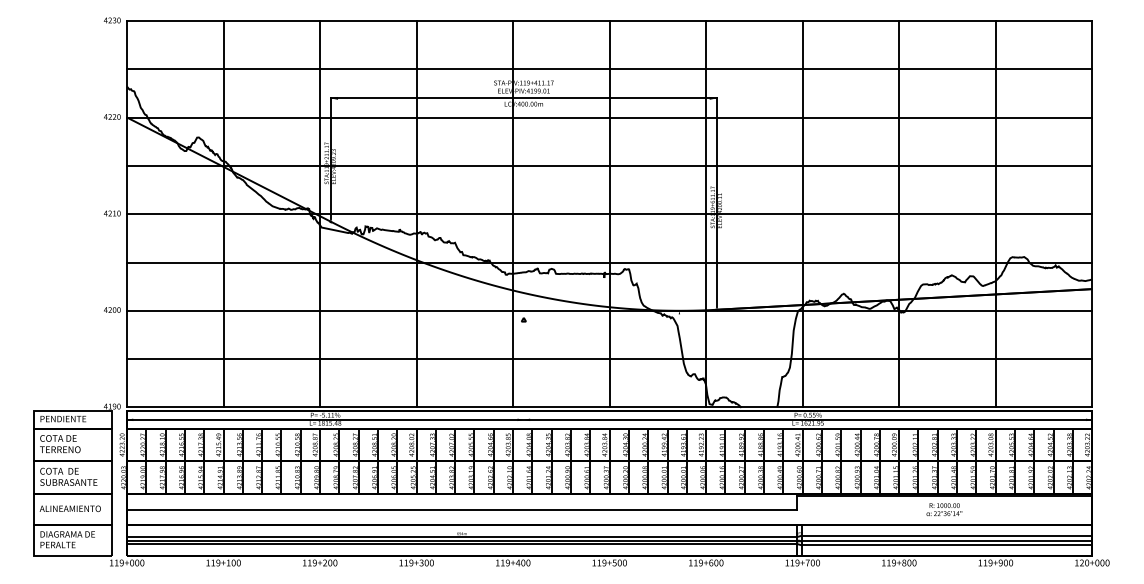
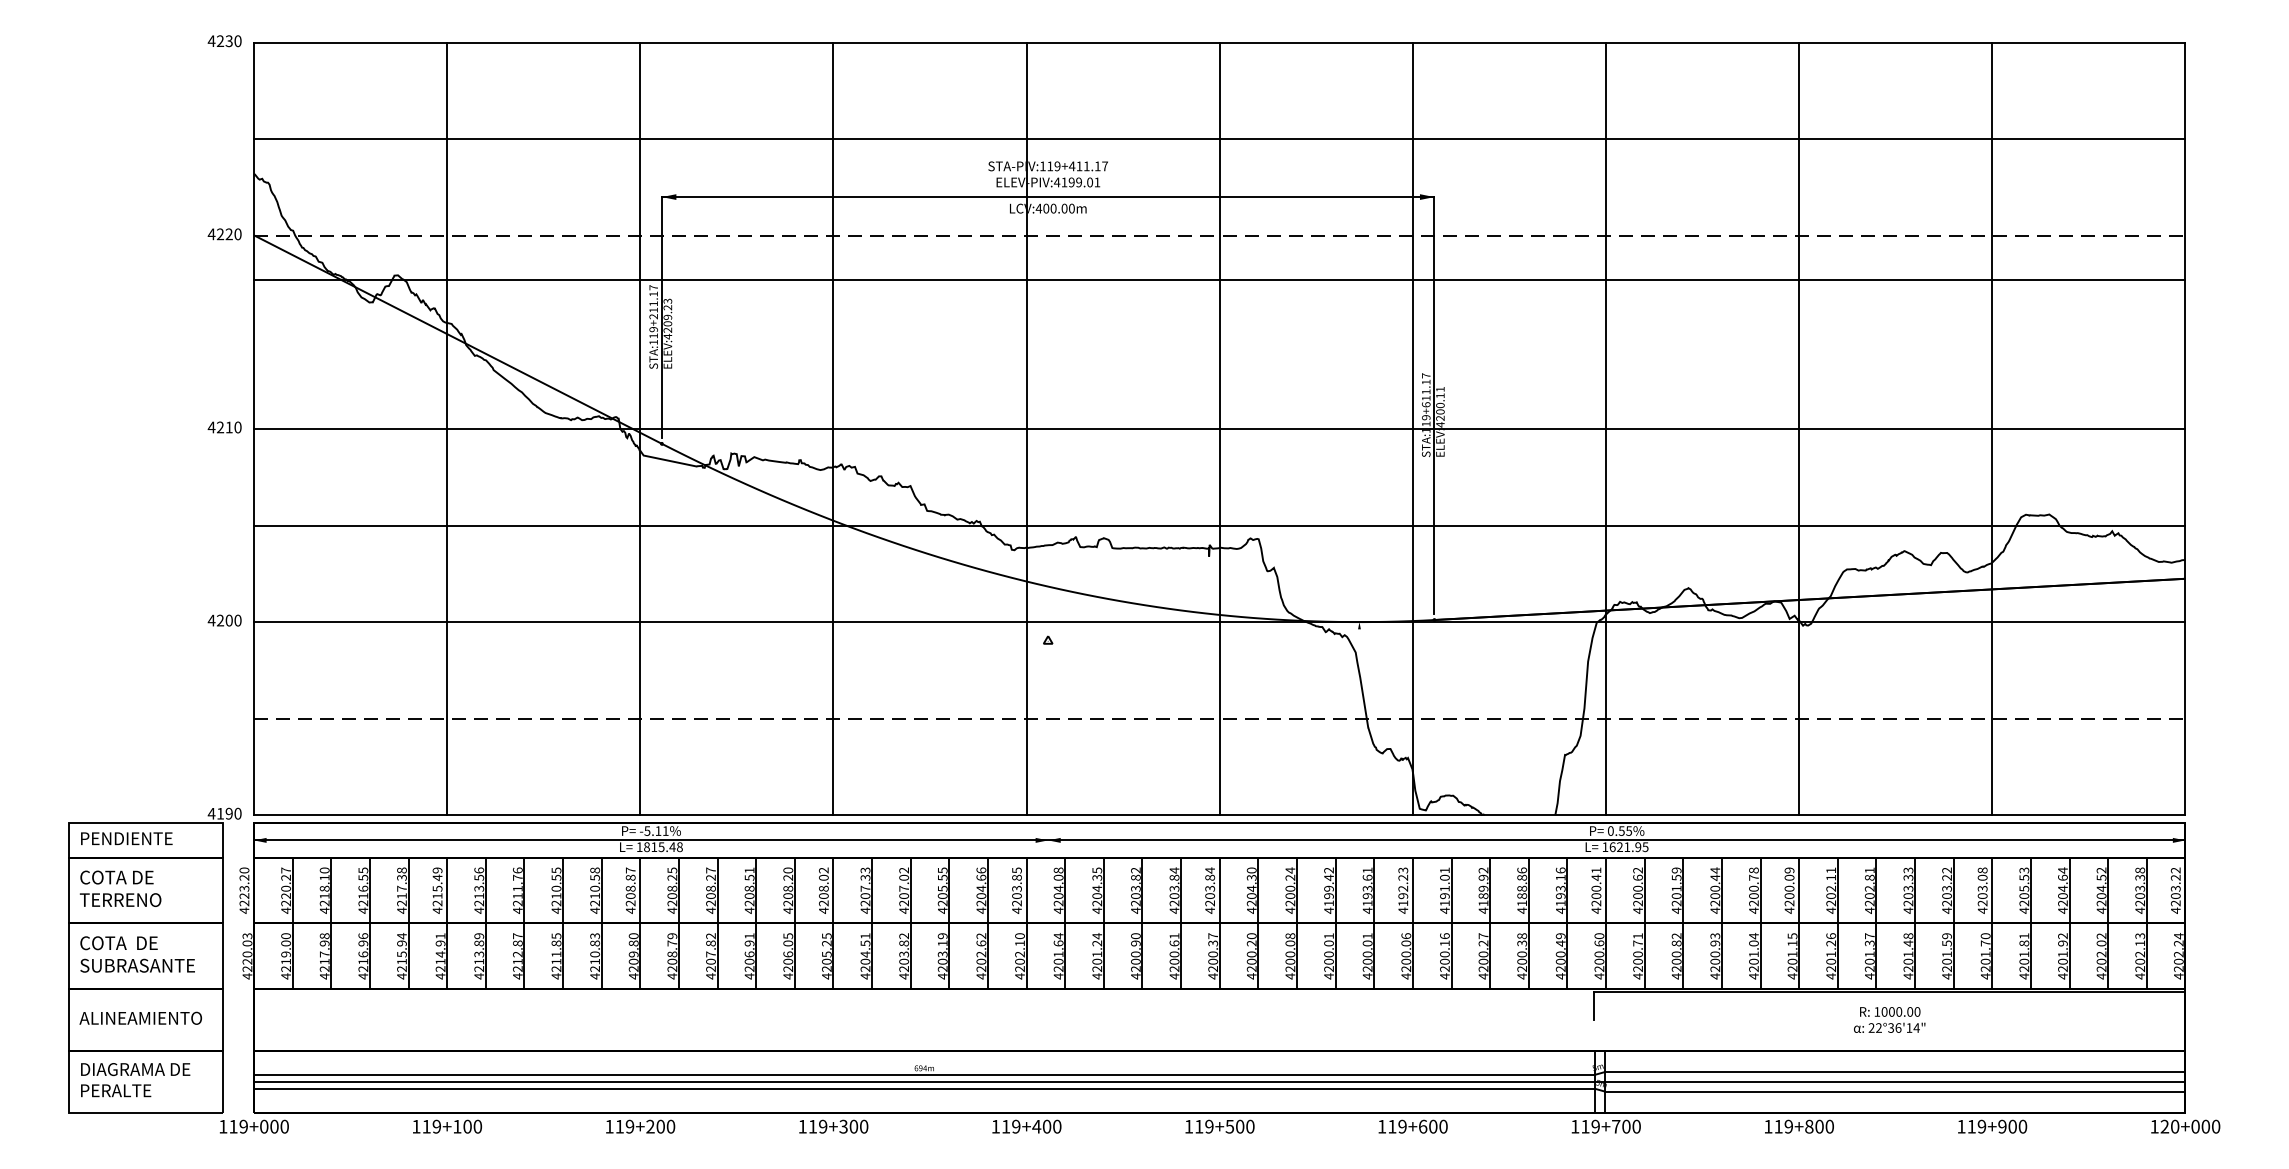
line: (609, 117) -> (1219, 235), solid -> dashed
line: (609, 166) -> (1219, 281), moved
line: (609, 359) -> (1219, 719), solid -> dashed
line: (461, 509) -> (923, 1019), removed

